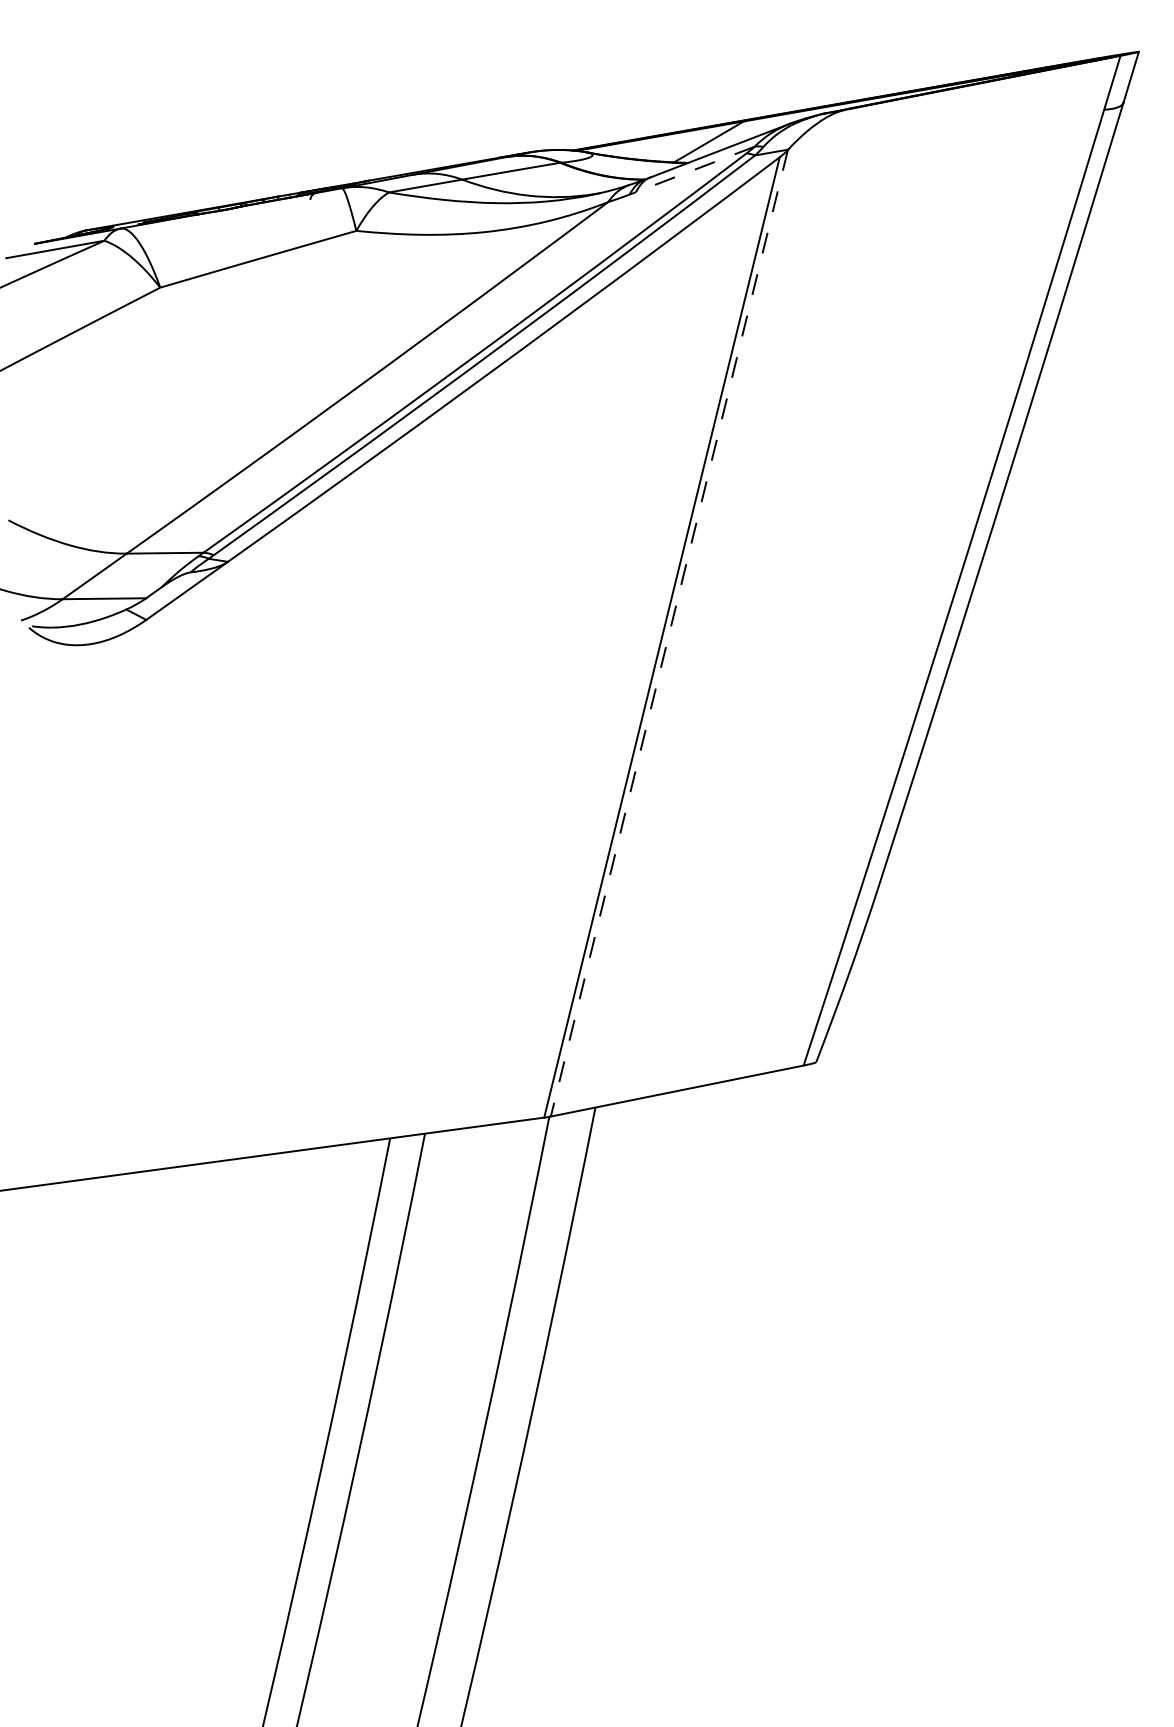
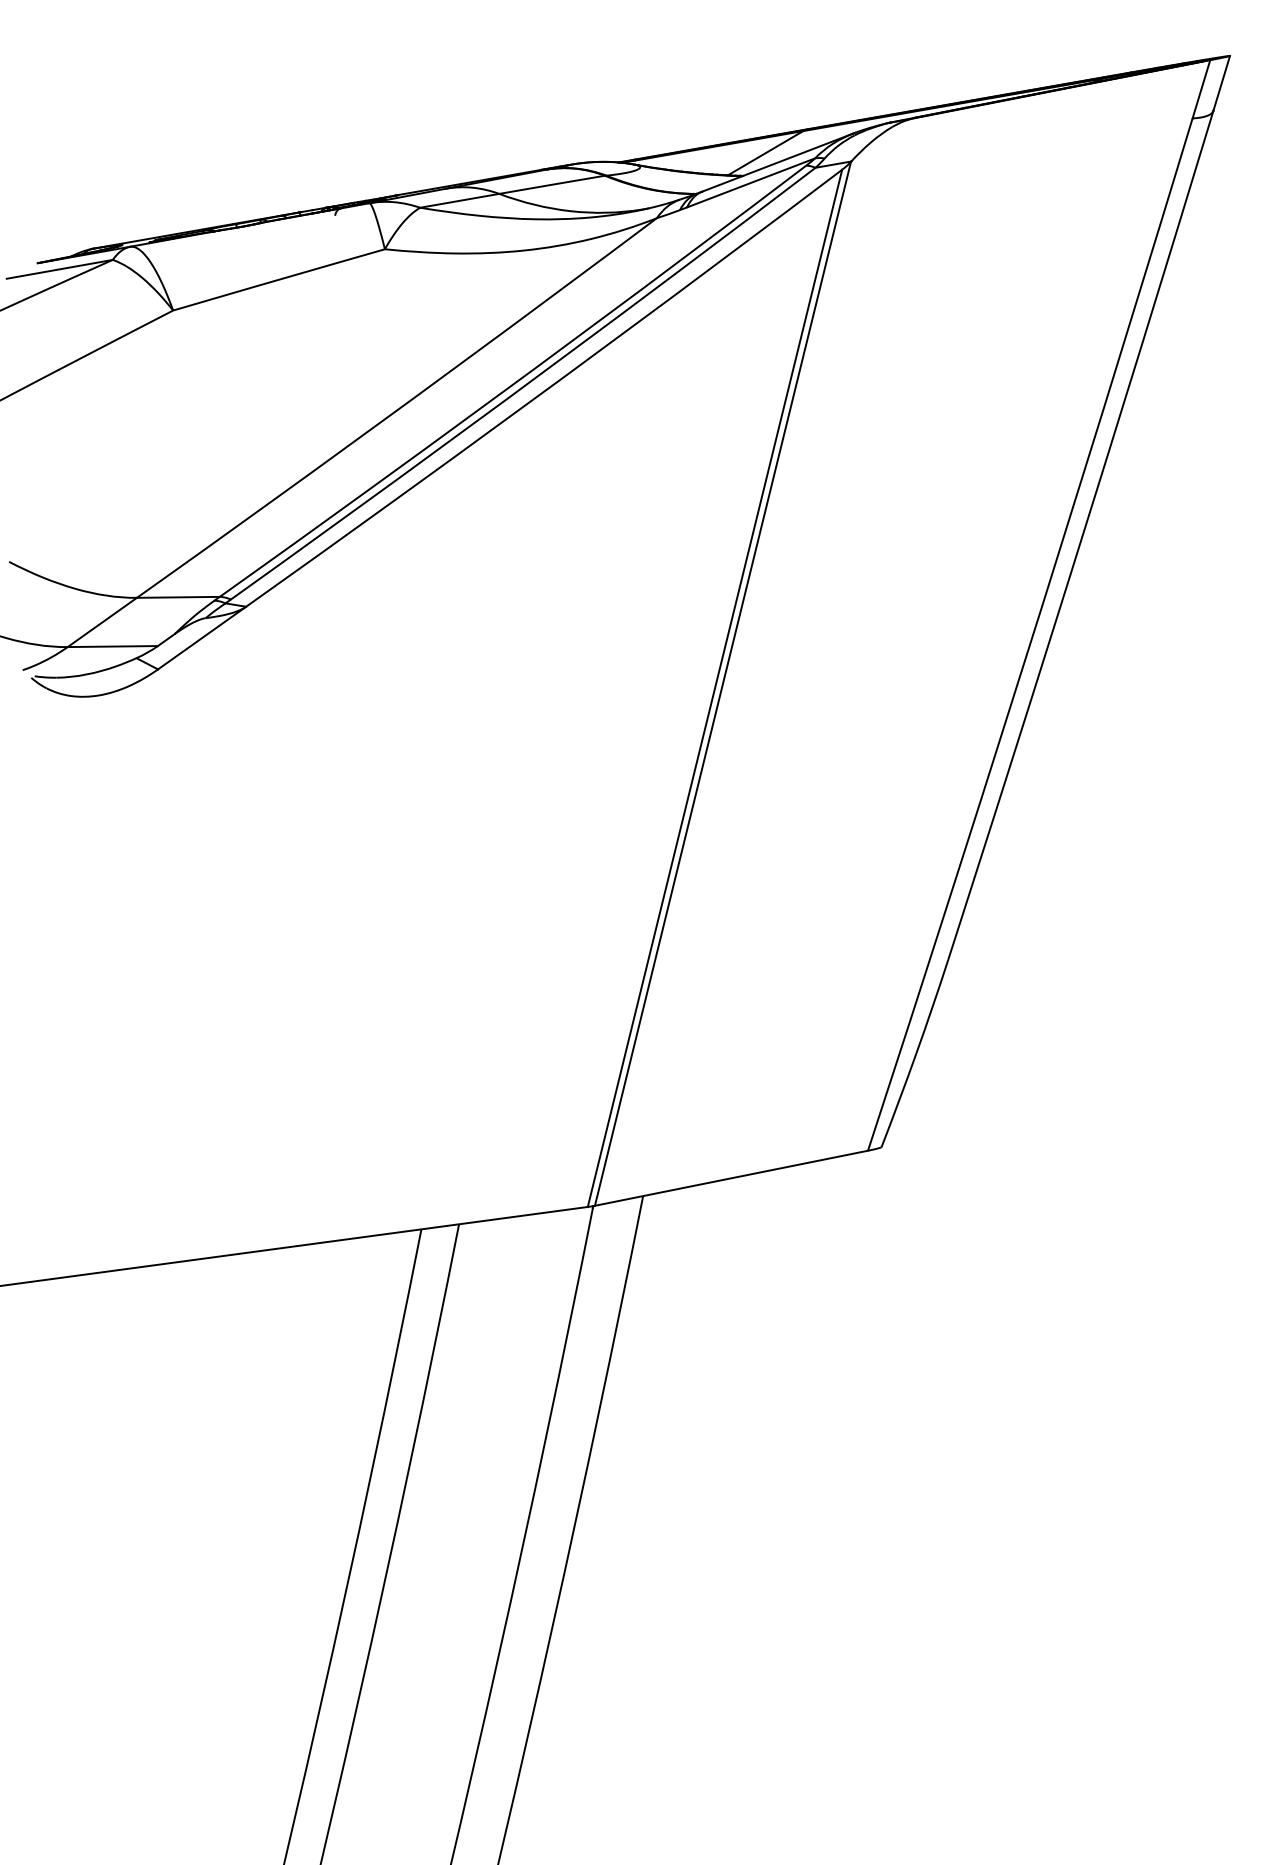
line: (695, 169) -> (751, 182), dashed -> solid
line: (668, 633) -> (722, 684), dashed -> solid

